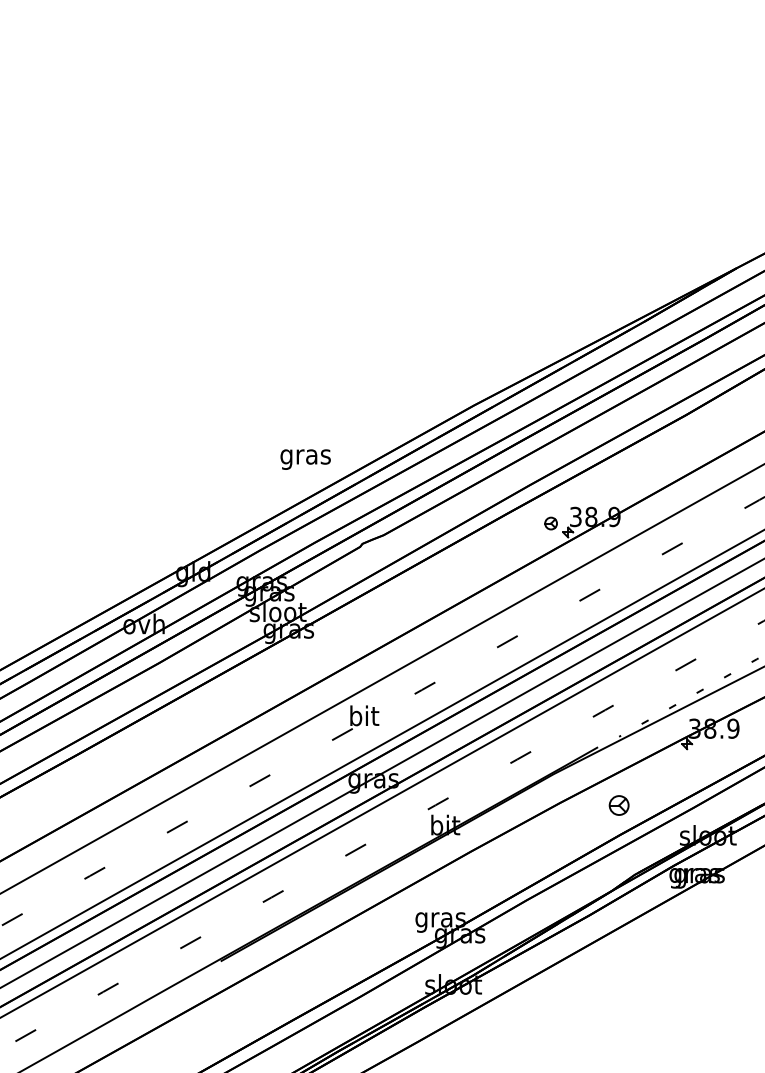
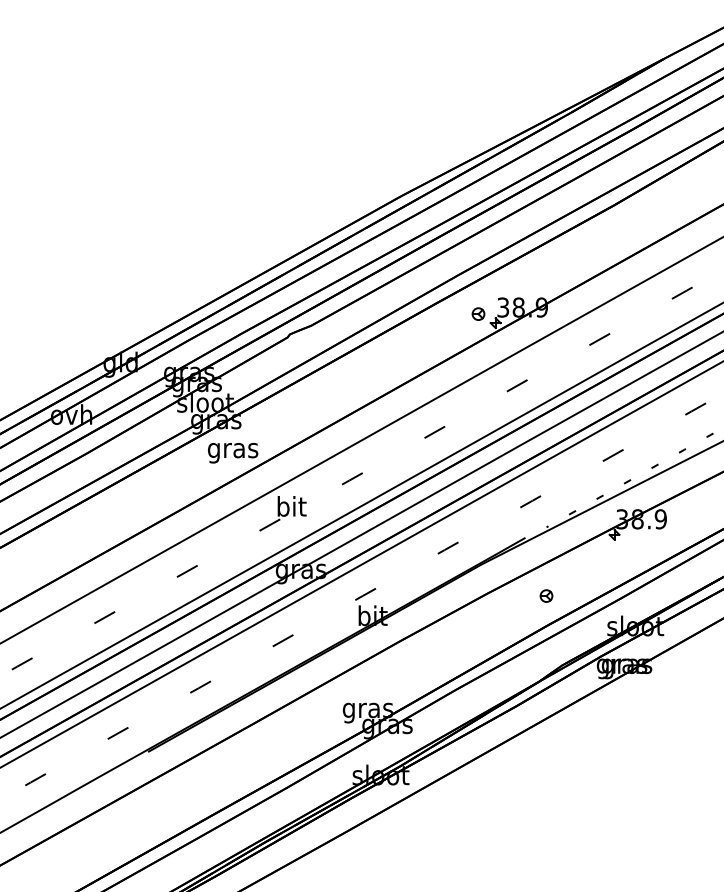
text: (305, 459) -> (232, 453), moved
part: (618, 805) -> (545, 596), size x0.62

